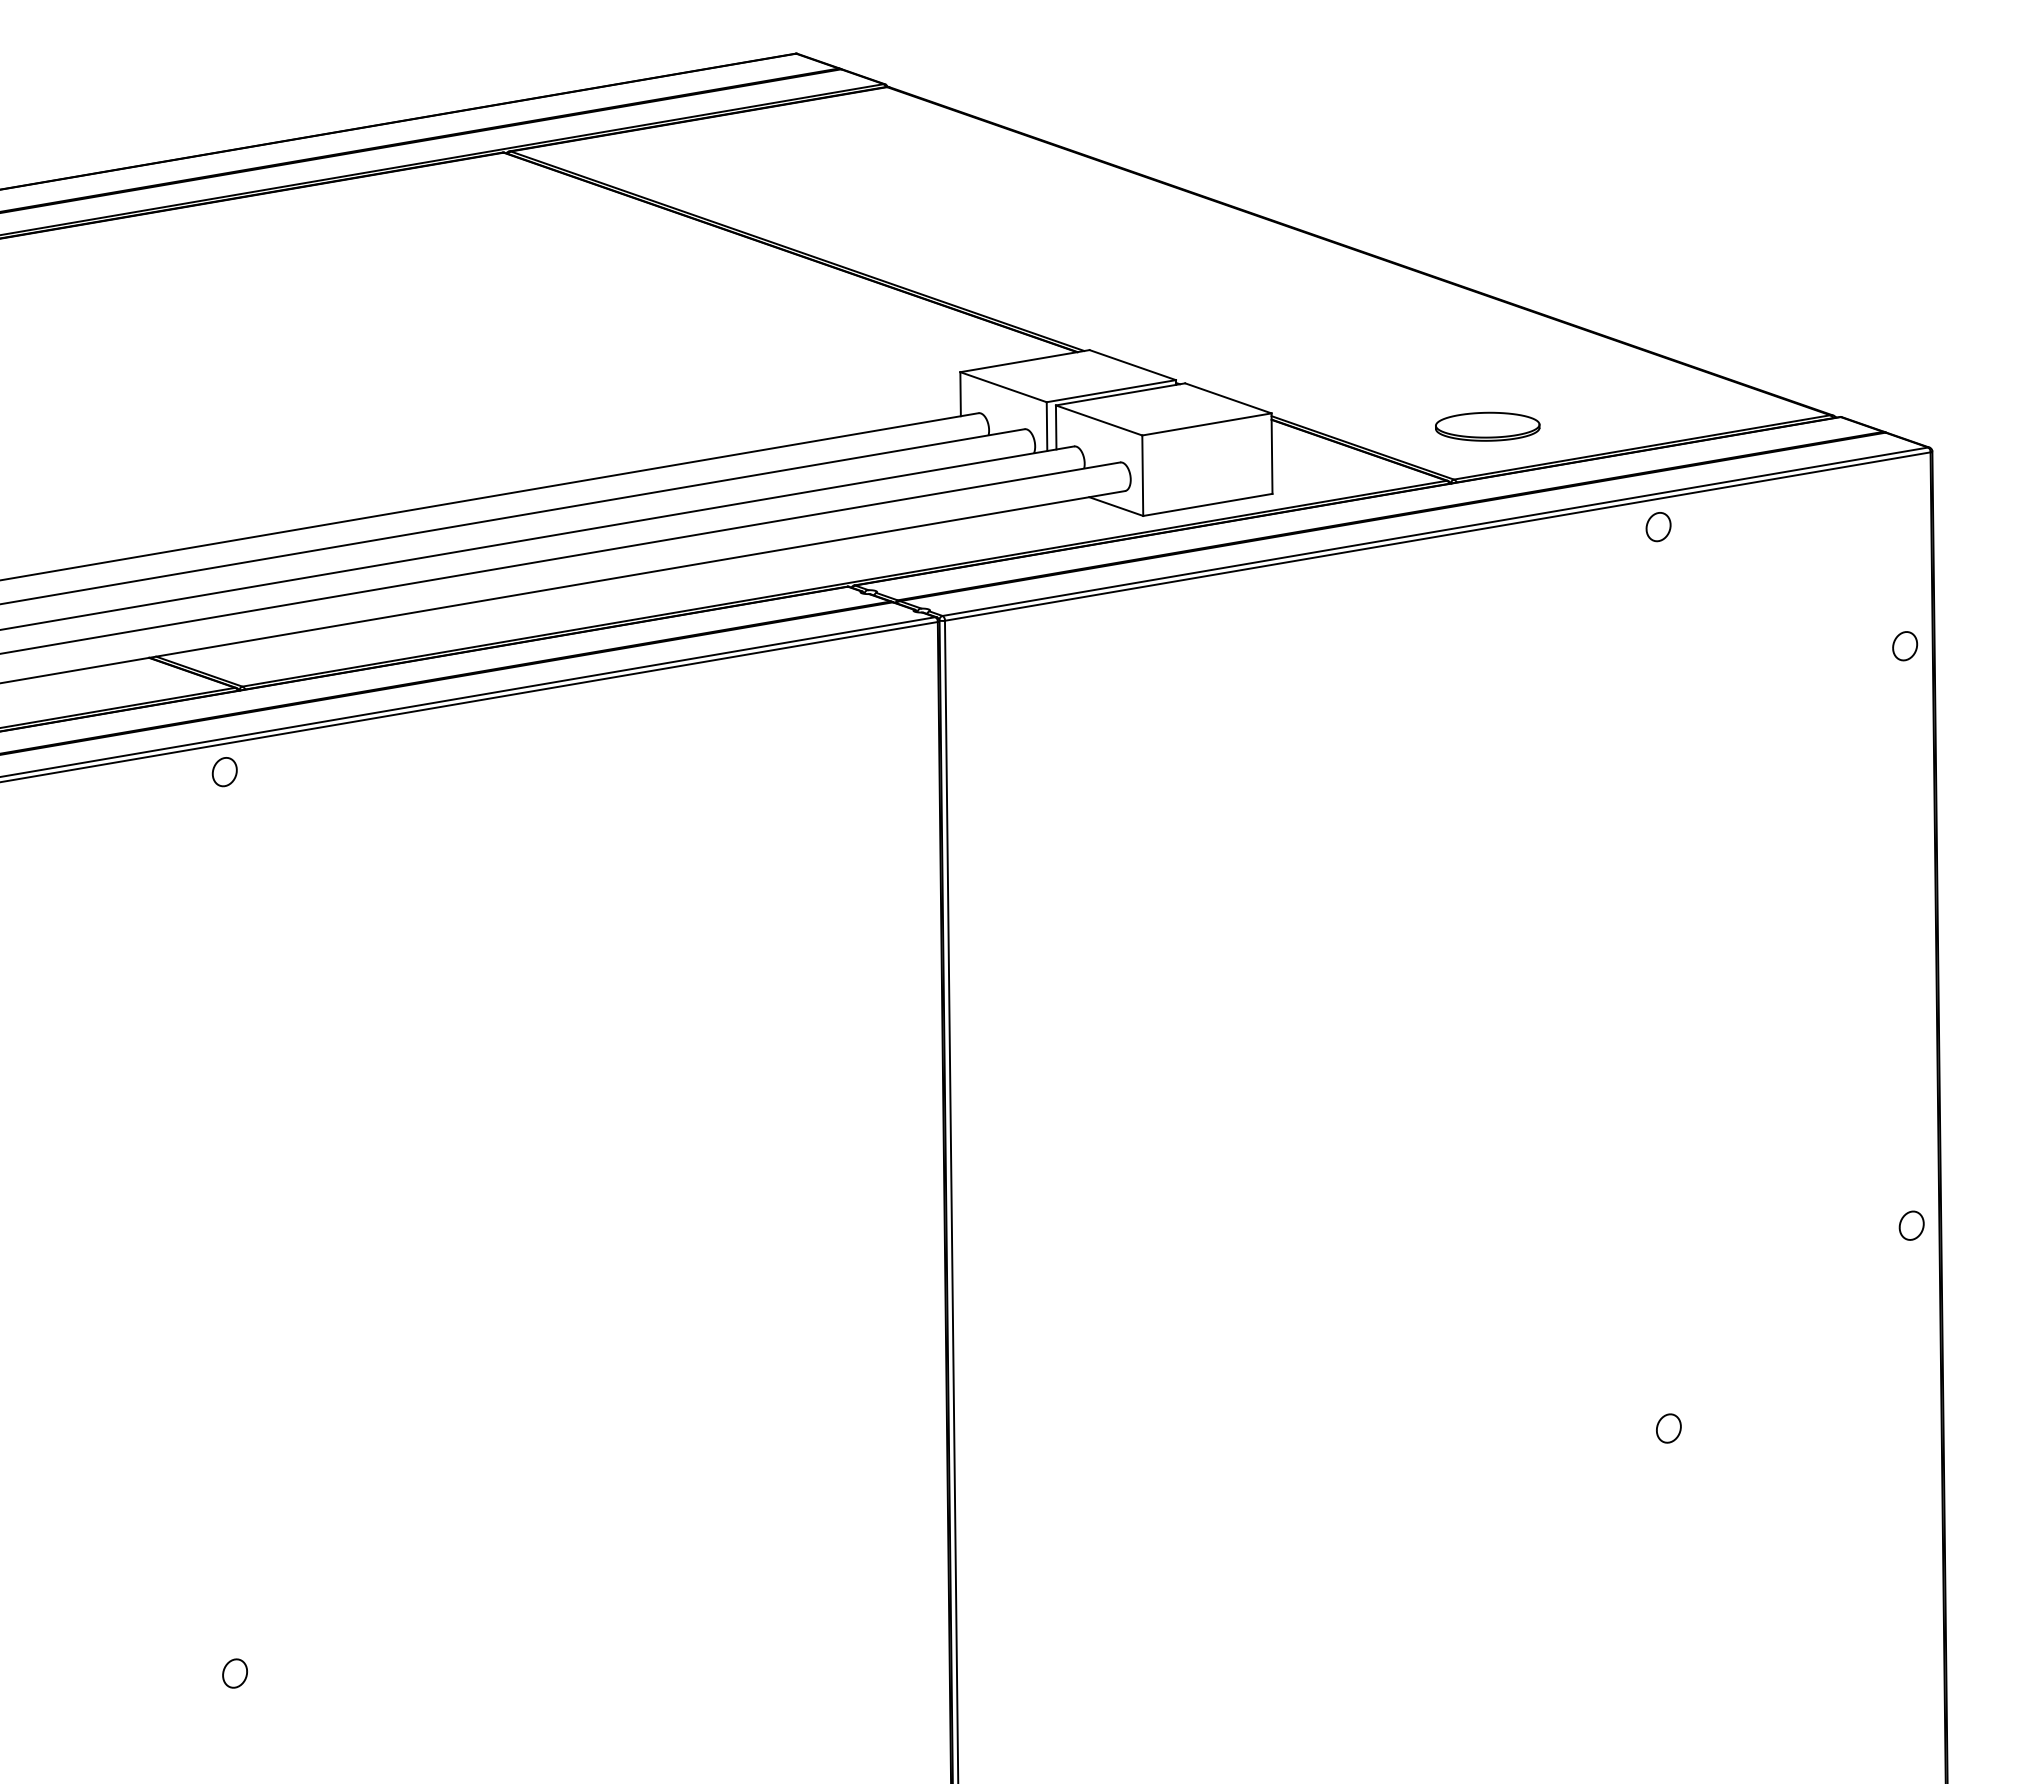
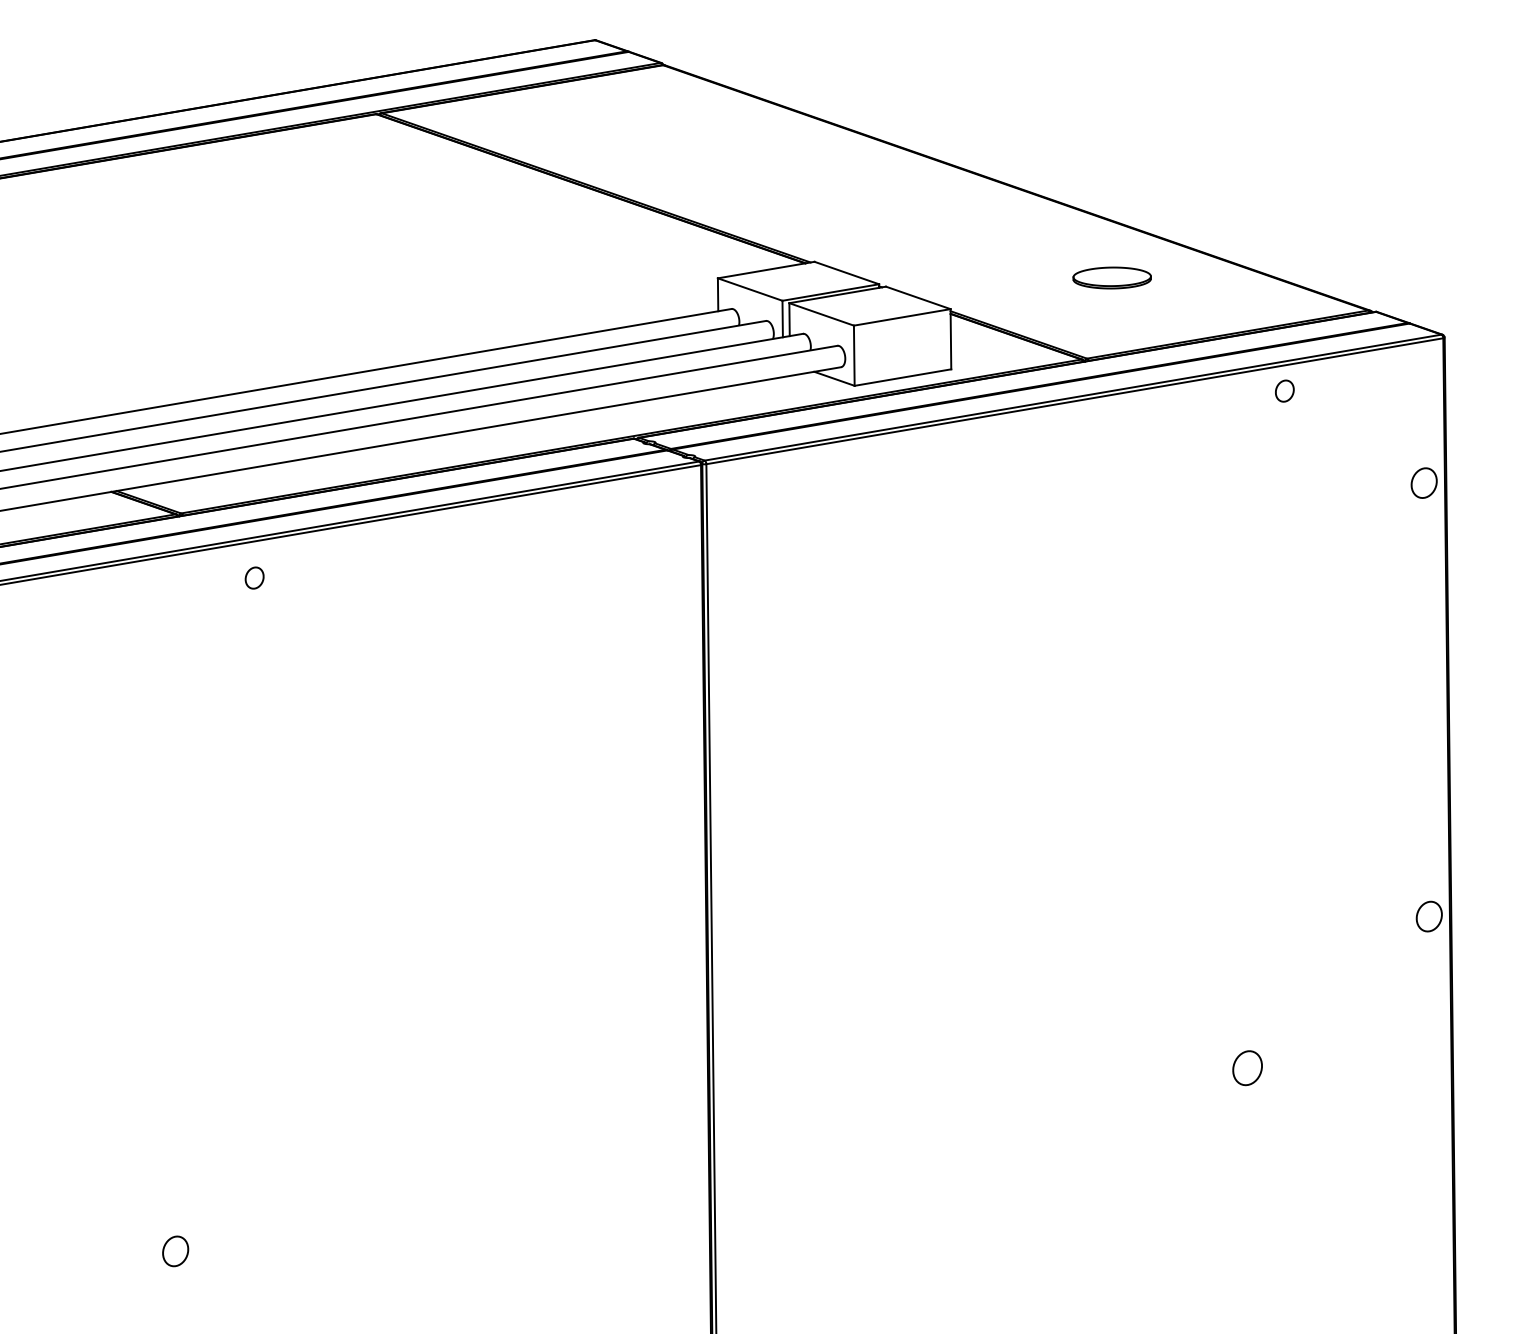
part: (1487, 426) -> (1112, 277), moved
part: (1658, 527) -> (1284, 391), moved
part: (1905, 646) -> (1424, 483), size x1.4
part: (224, 772) -> (254, 578), moved
part: (1911, 1225) -> (1429, 916), size x1.4
part: (1668, 1428) -> (1247, 1068), size x1.6
part: (234, 1673) -> (175, 1251), size x1.4

